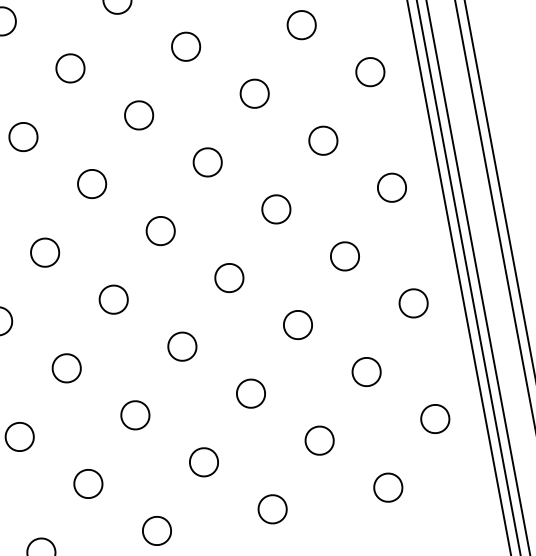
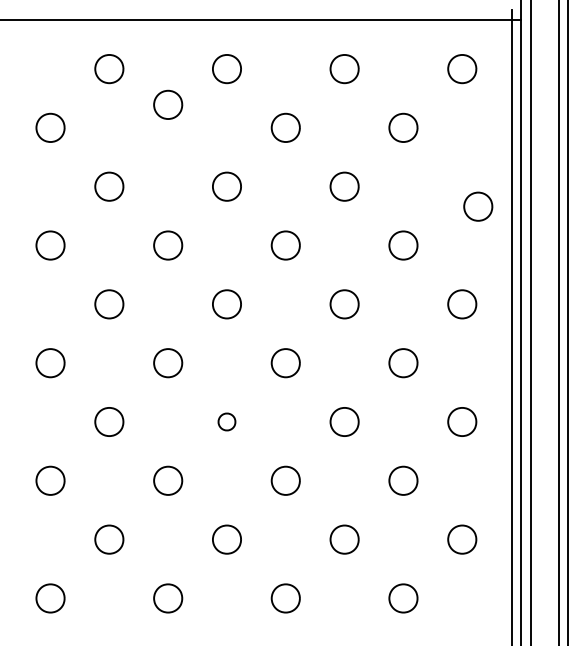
part: (70, 67) -> (168, 104), moved
part: (370, 71) -> (478, 206), moved
part: (181, 346) -> (226, 421), size x0.6

